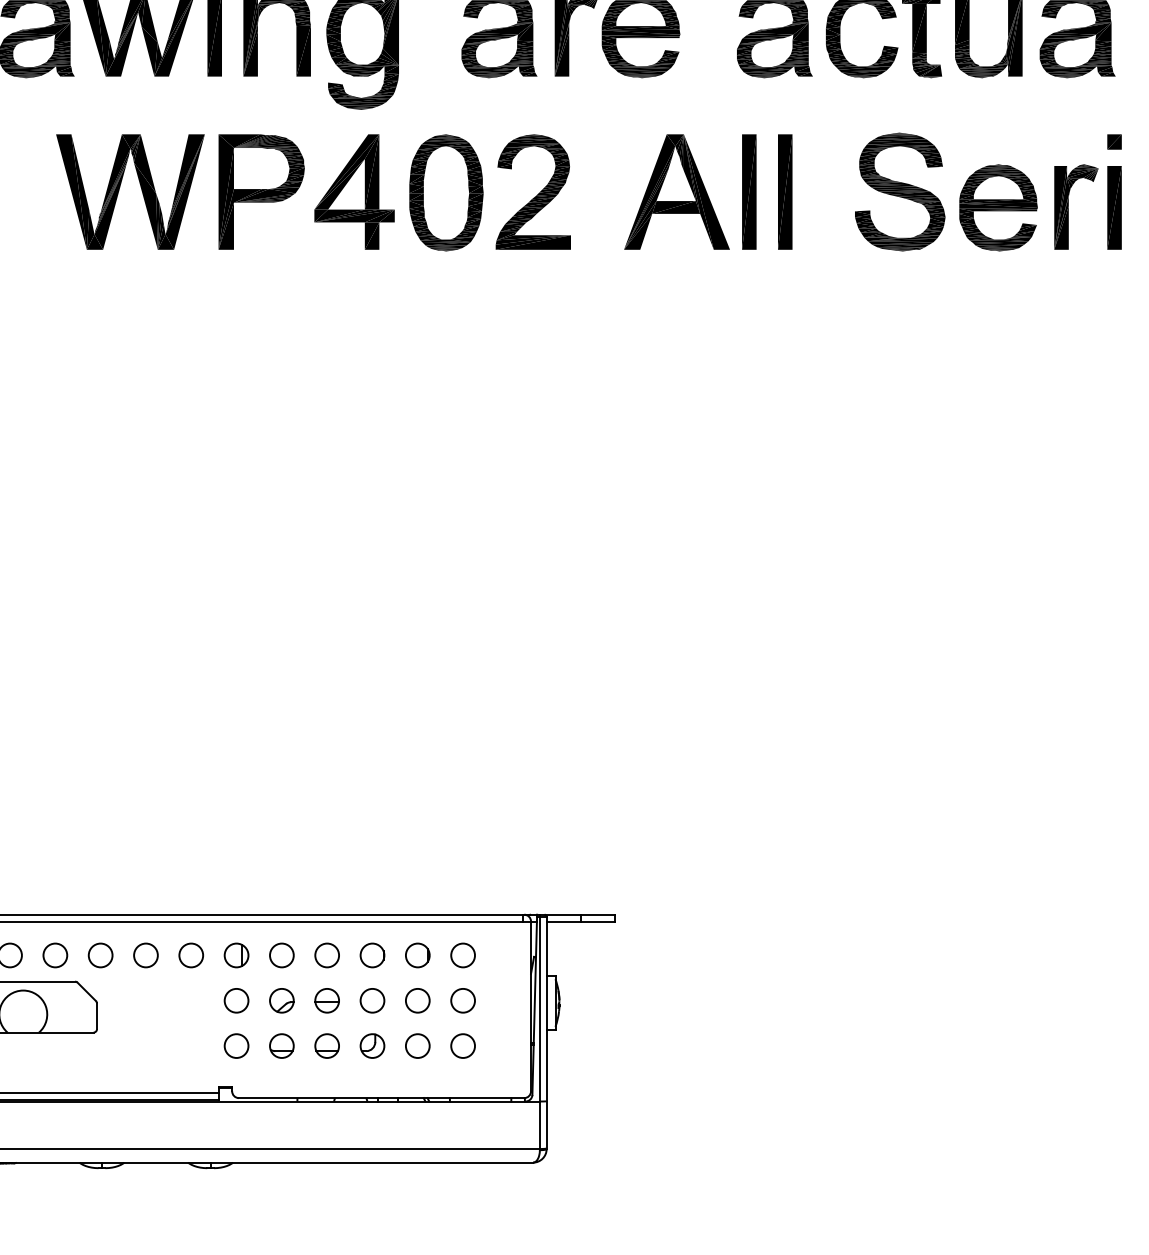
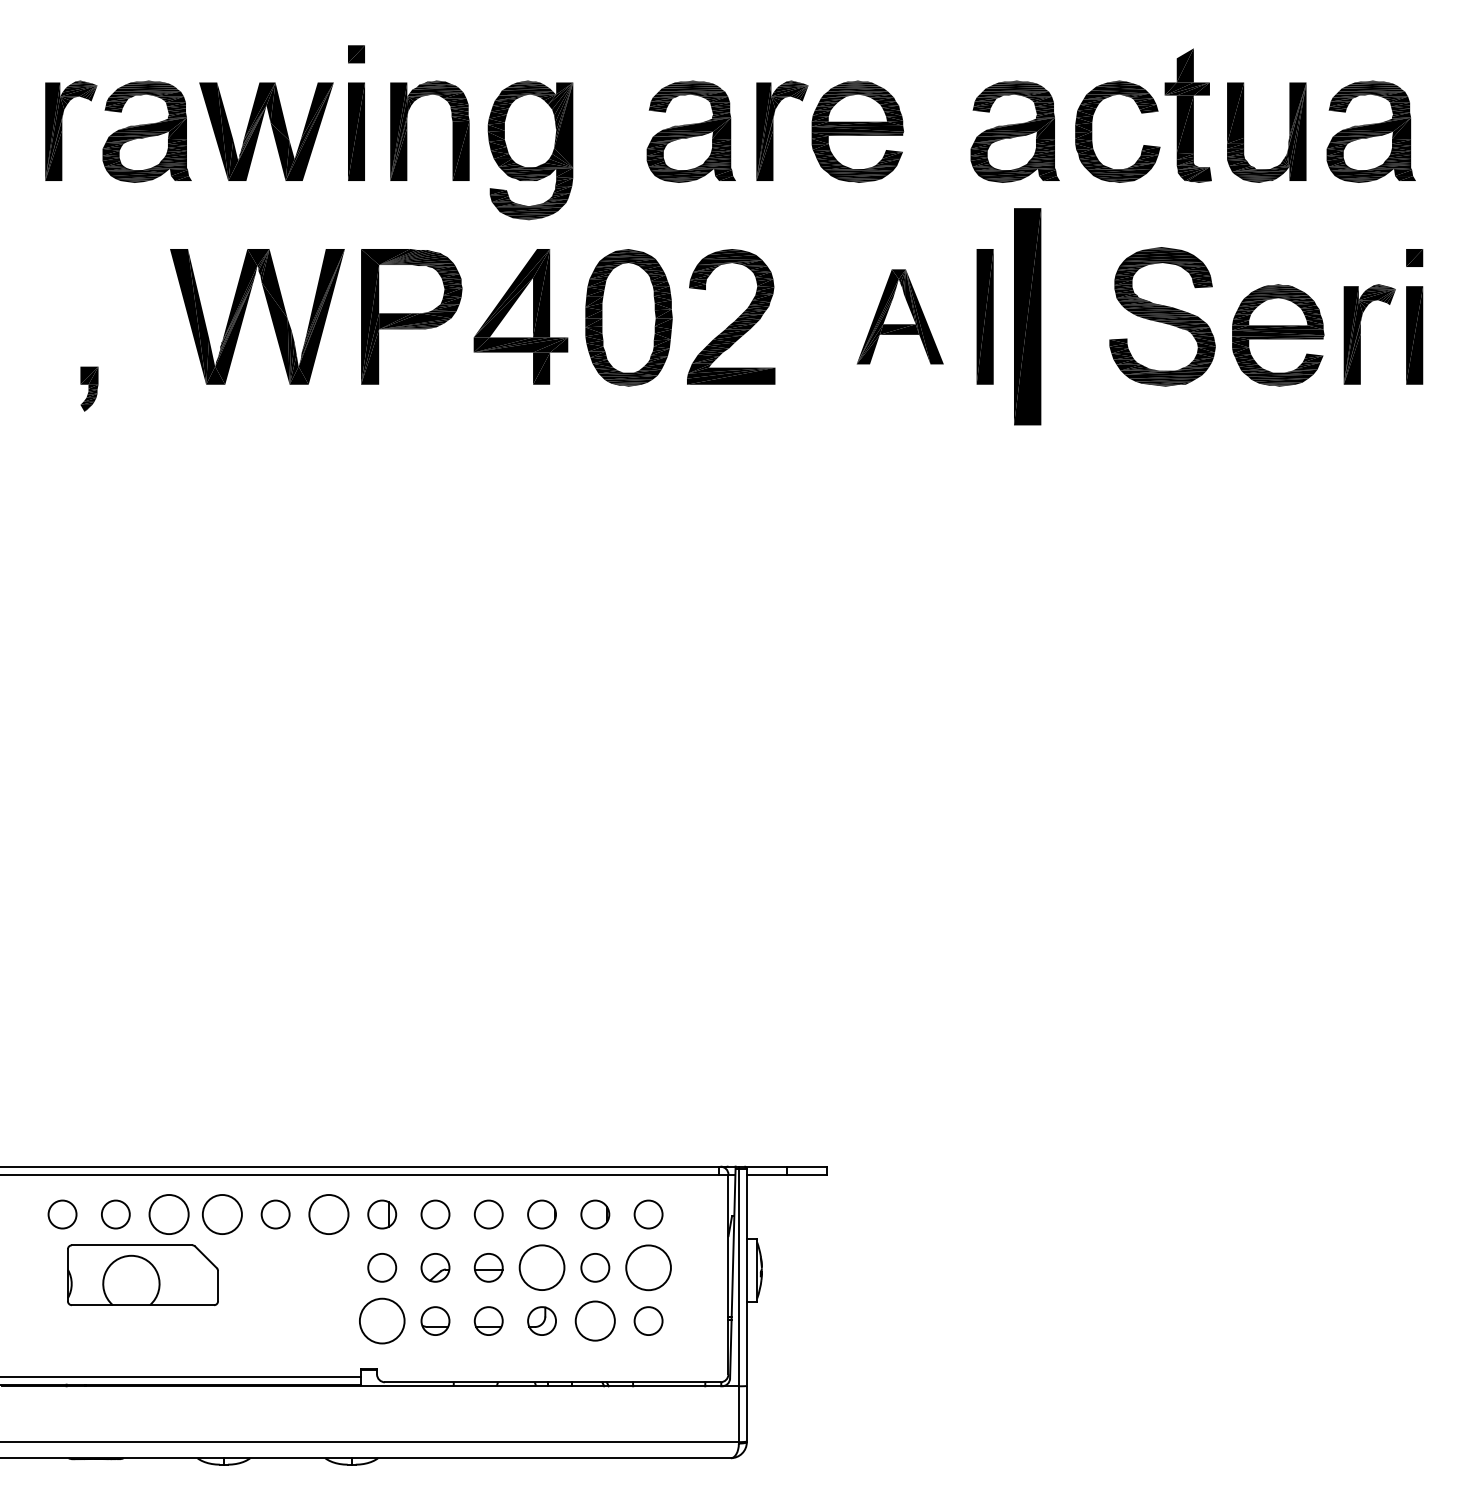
part: (677, 191) -> (900, 316), size x0.7
part: (784, 191) -> (1026, 316), size x1.6
circle: (55, 955) -> (169, 1214), size x1.4
circle: (100, 955) -> (222, 1214), size x1.4
circle: (190, 955) -> (328, 1214), size x1.4
circle: (372, 1000) -> (541, 1267), size x1.6
circle: (463, 1000) -> (648, 1267), size x1.6
circle: (236, 1046) -> (382, 1321), size x1.6
circle: (417, 1046) -> (595, 1321), size x1.4

